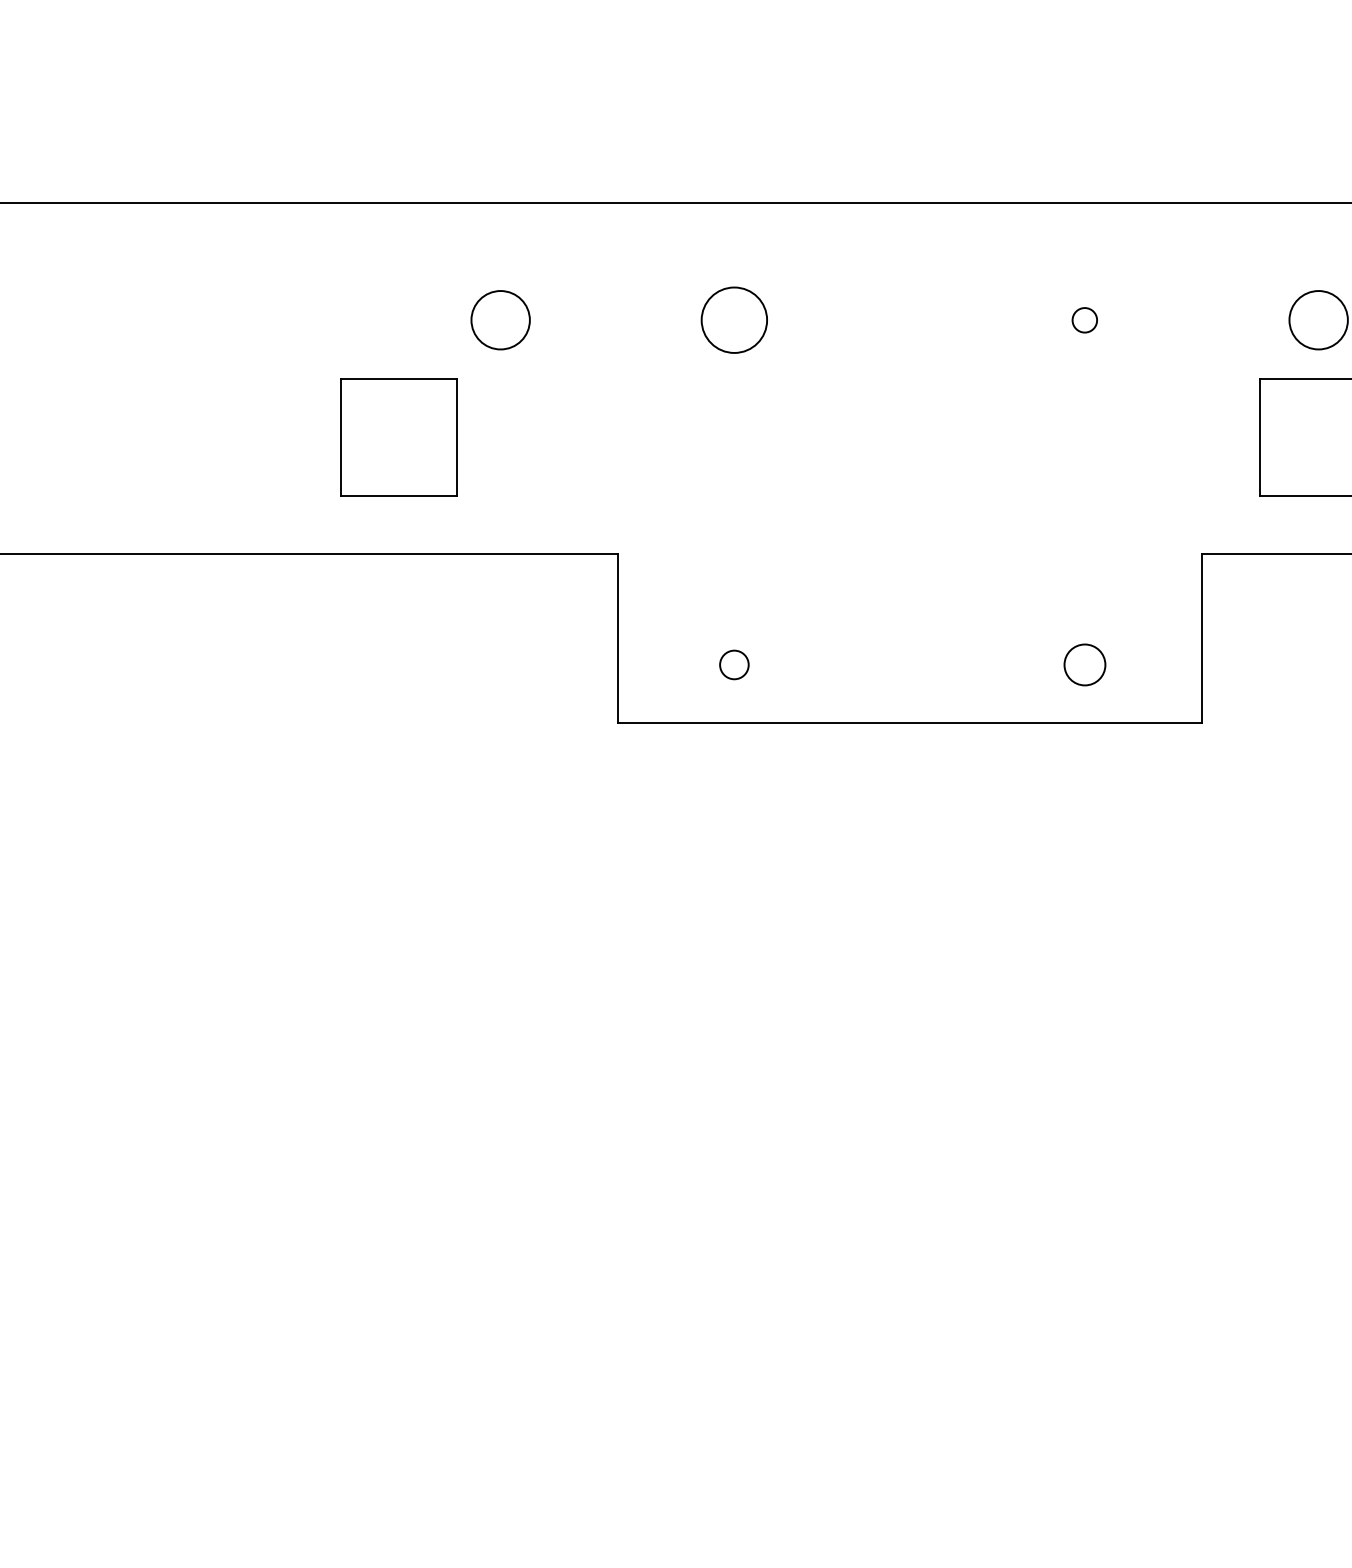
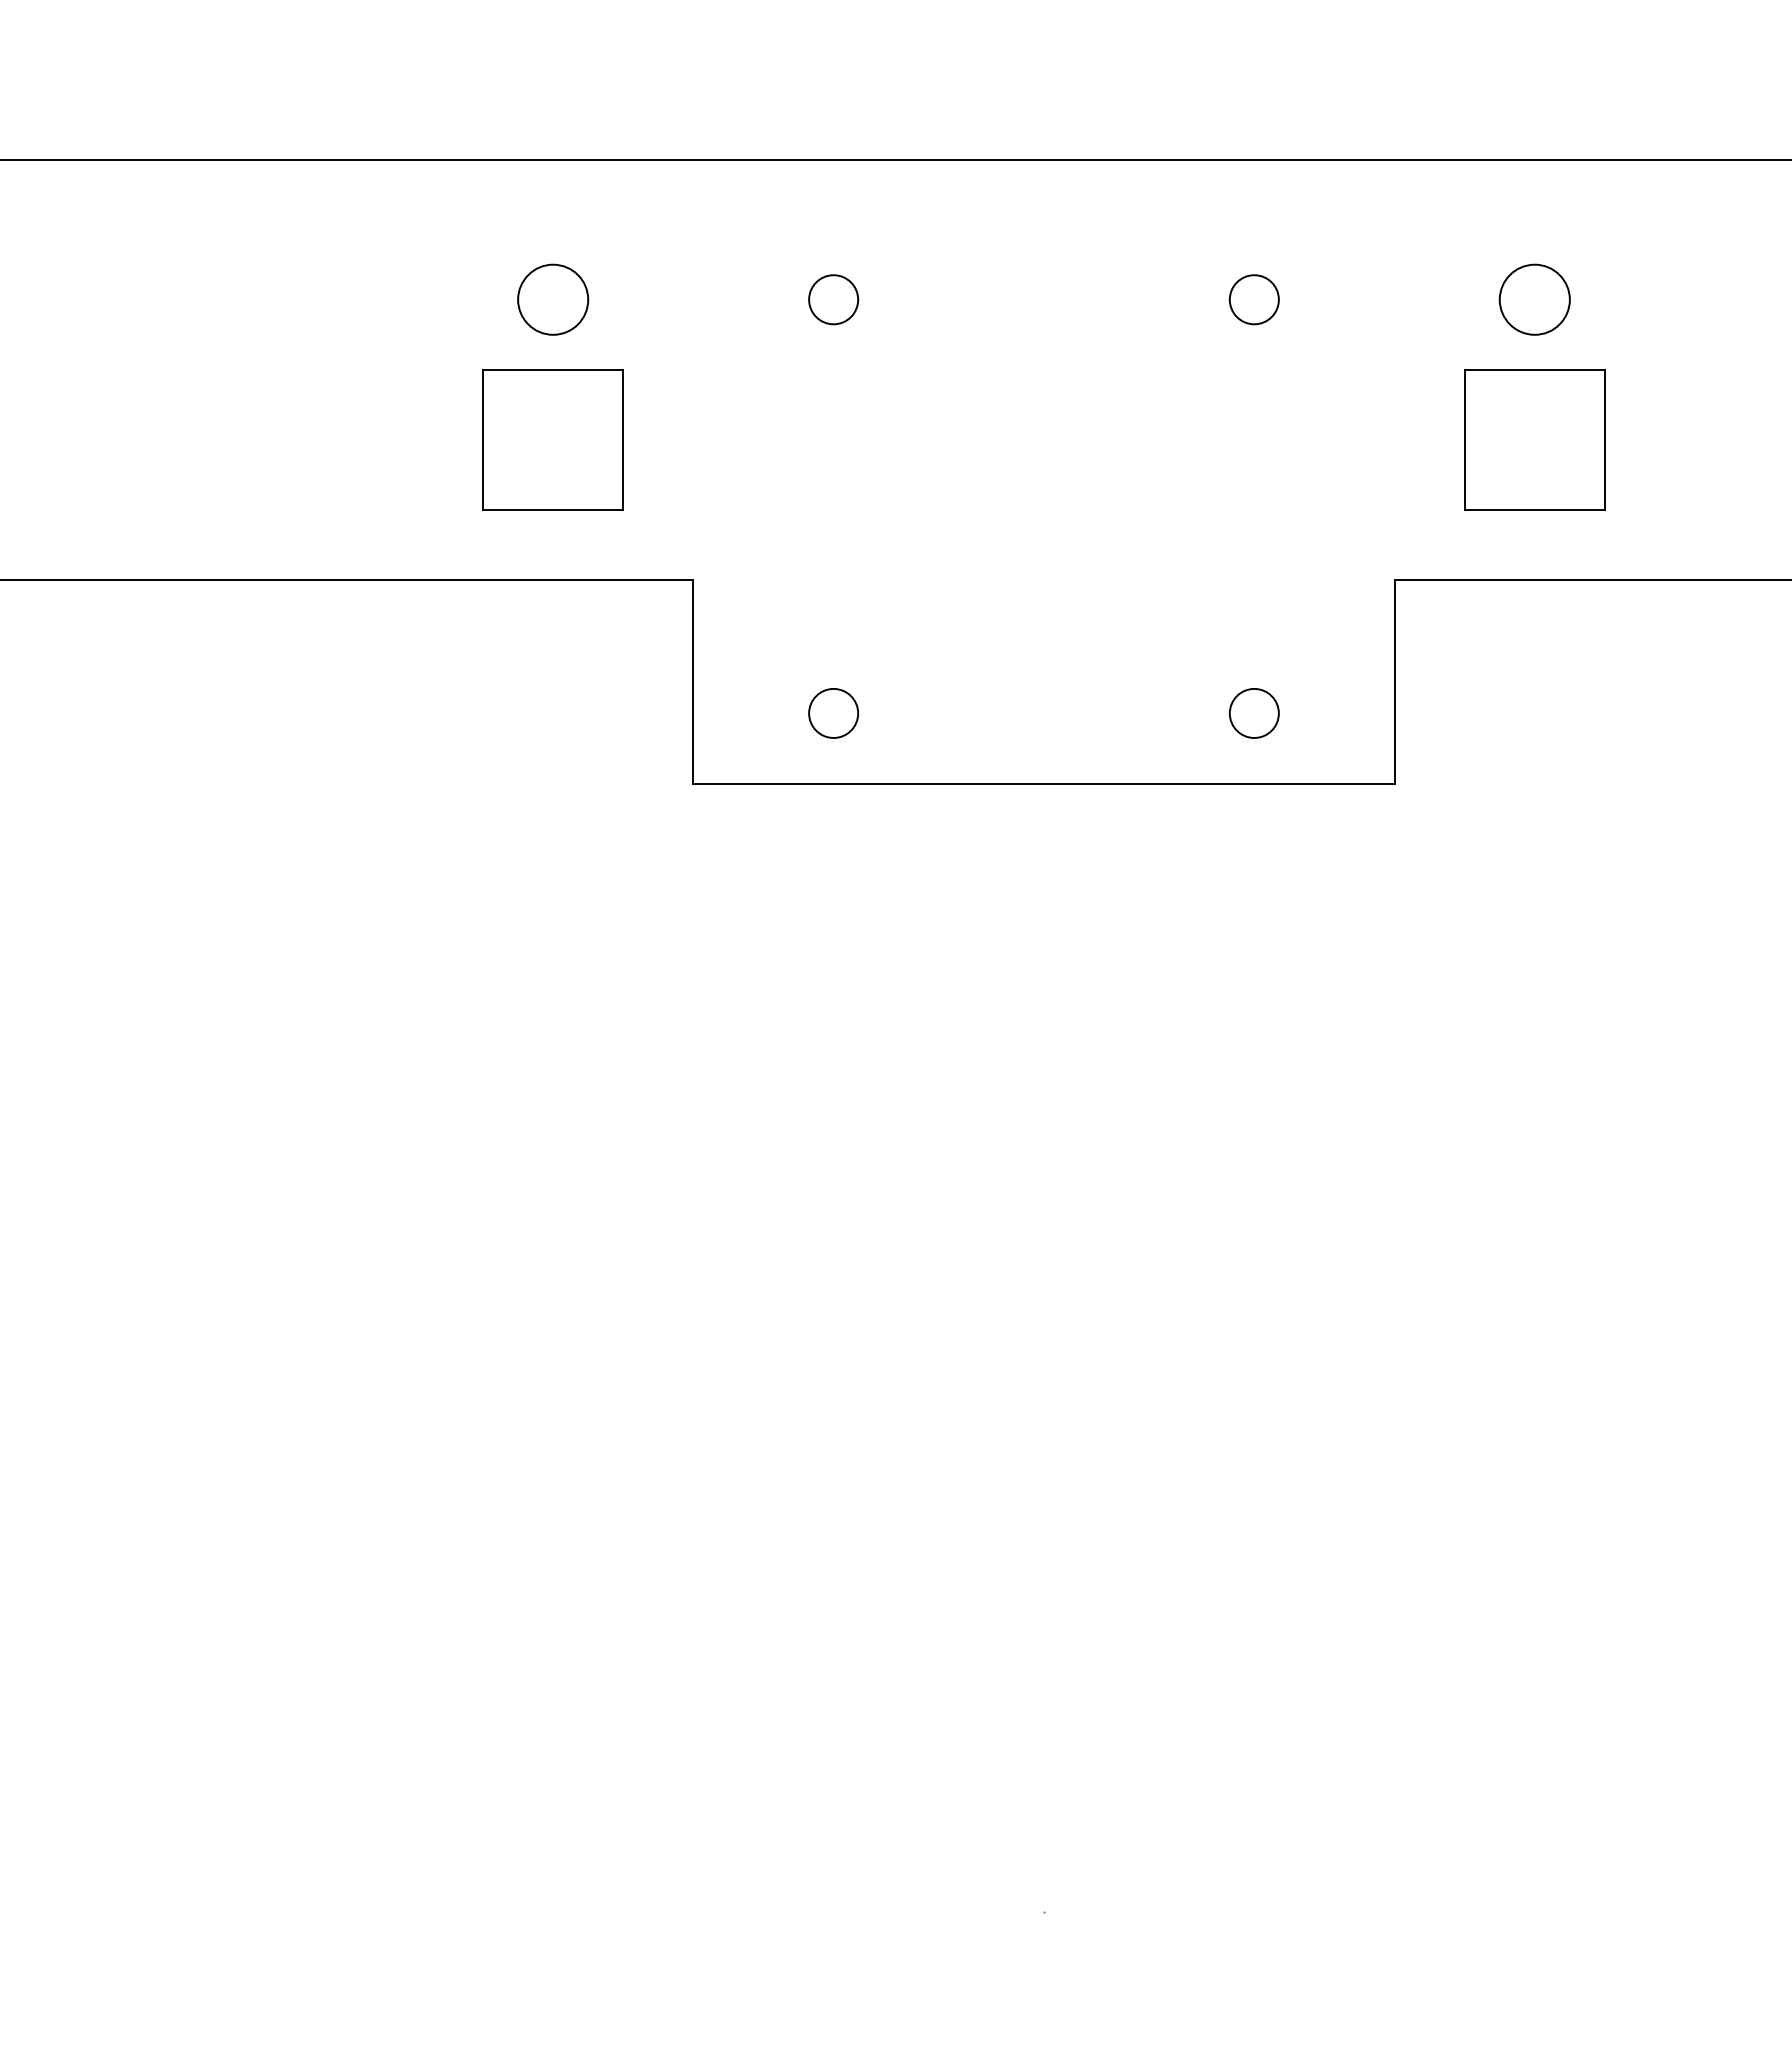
circle: (734, 320) -> (833, 299), size x0.62
circle: (1084, 320) -> (1253, 299), size x1.67
part: (398, 436) -> (552, 439), moved
circle: (734, 664) -> (833, 712), size x1.43

